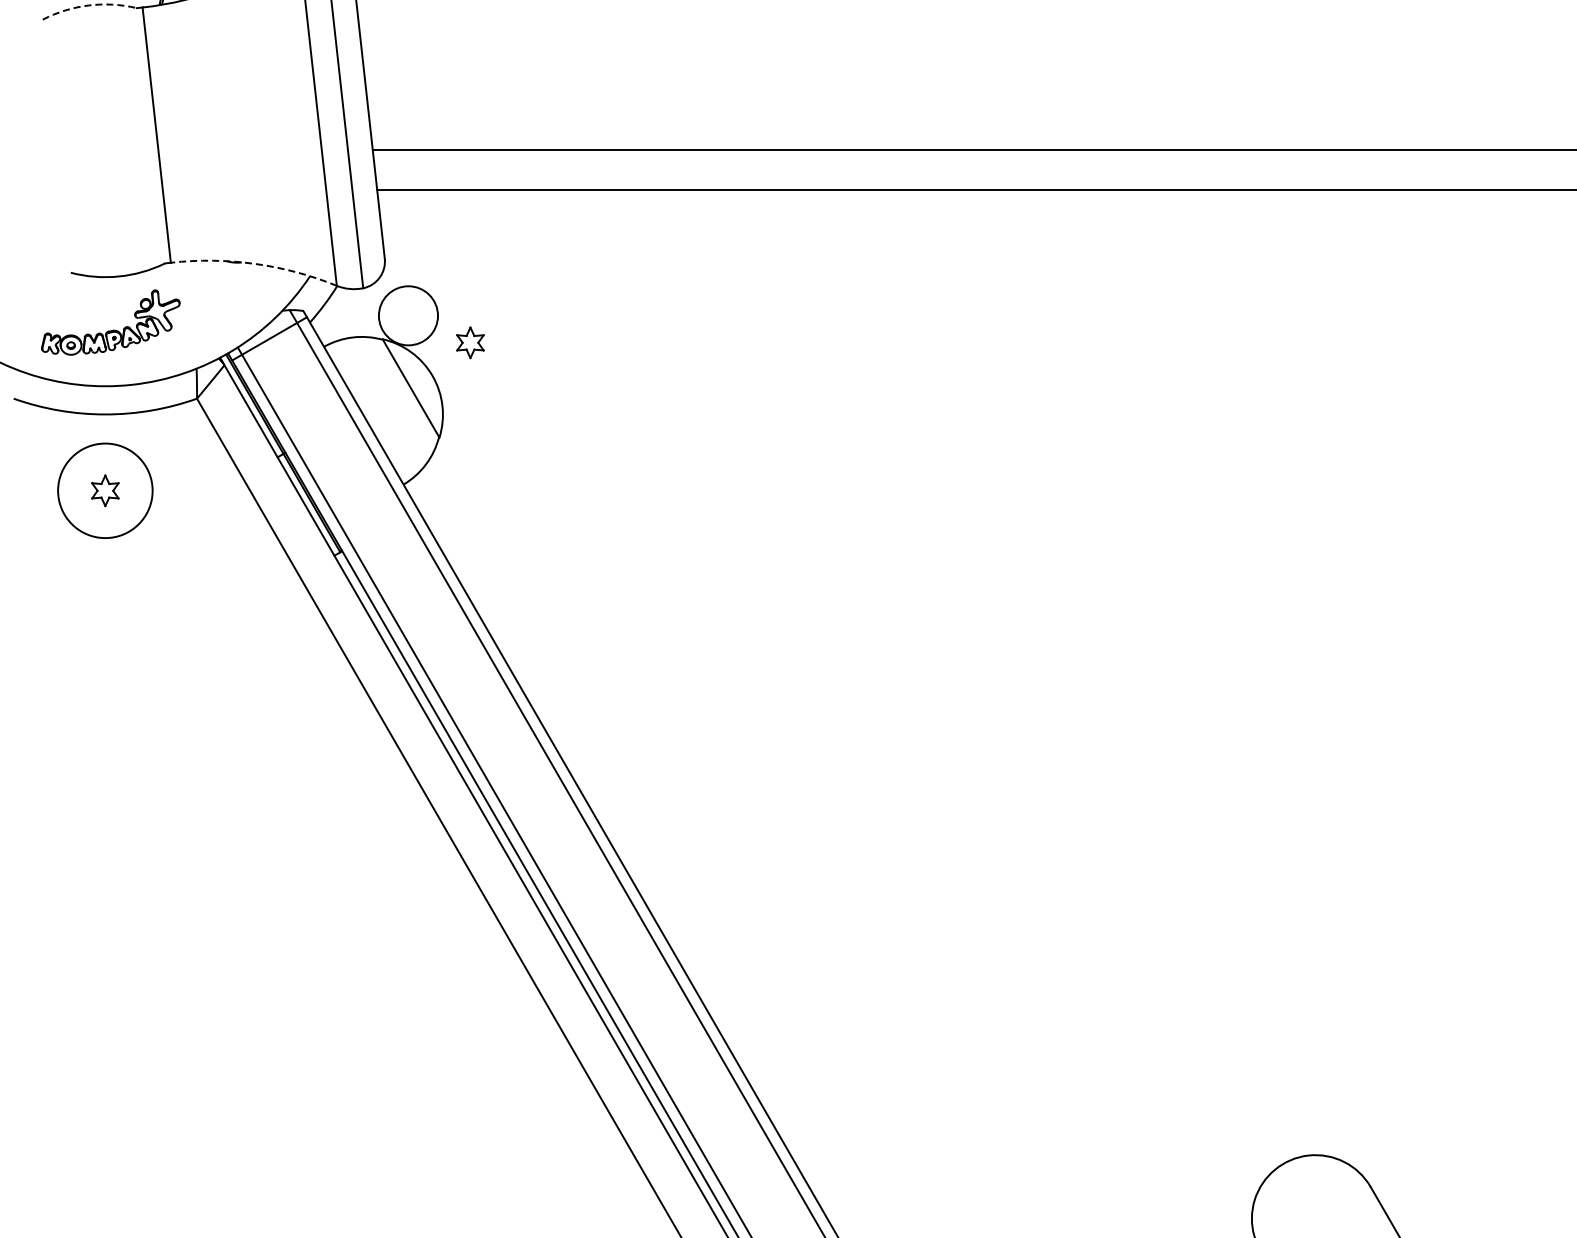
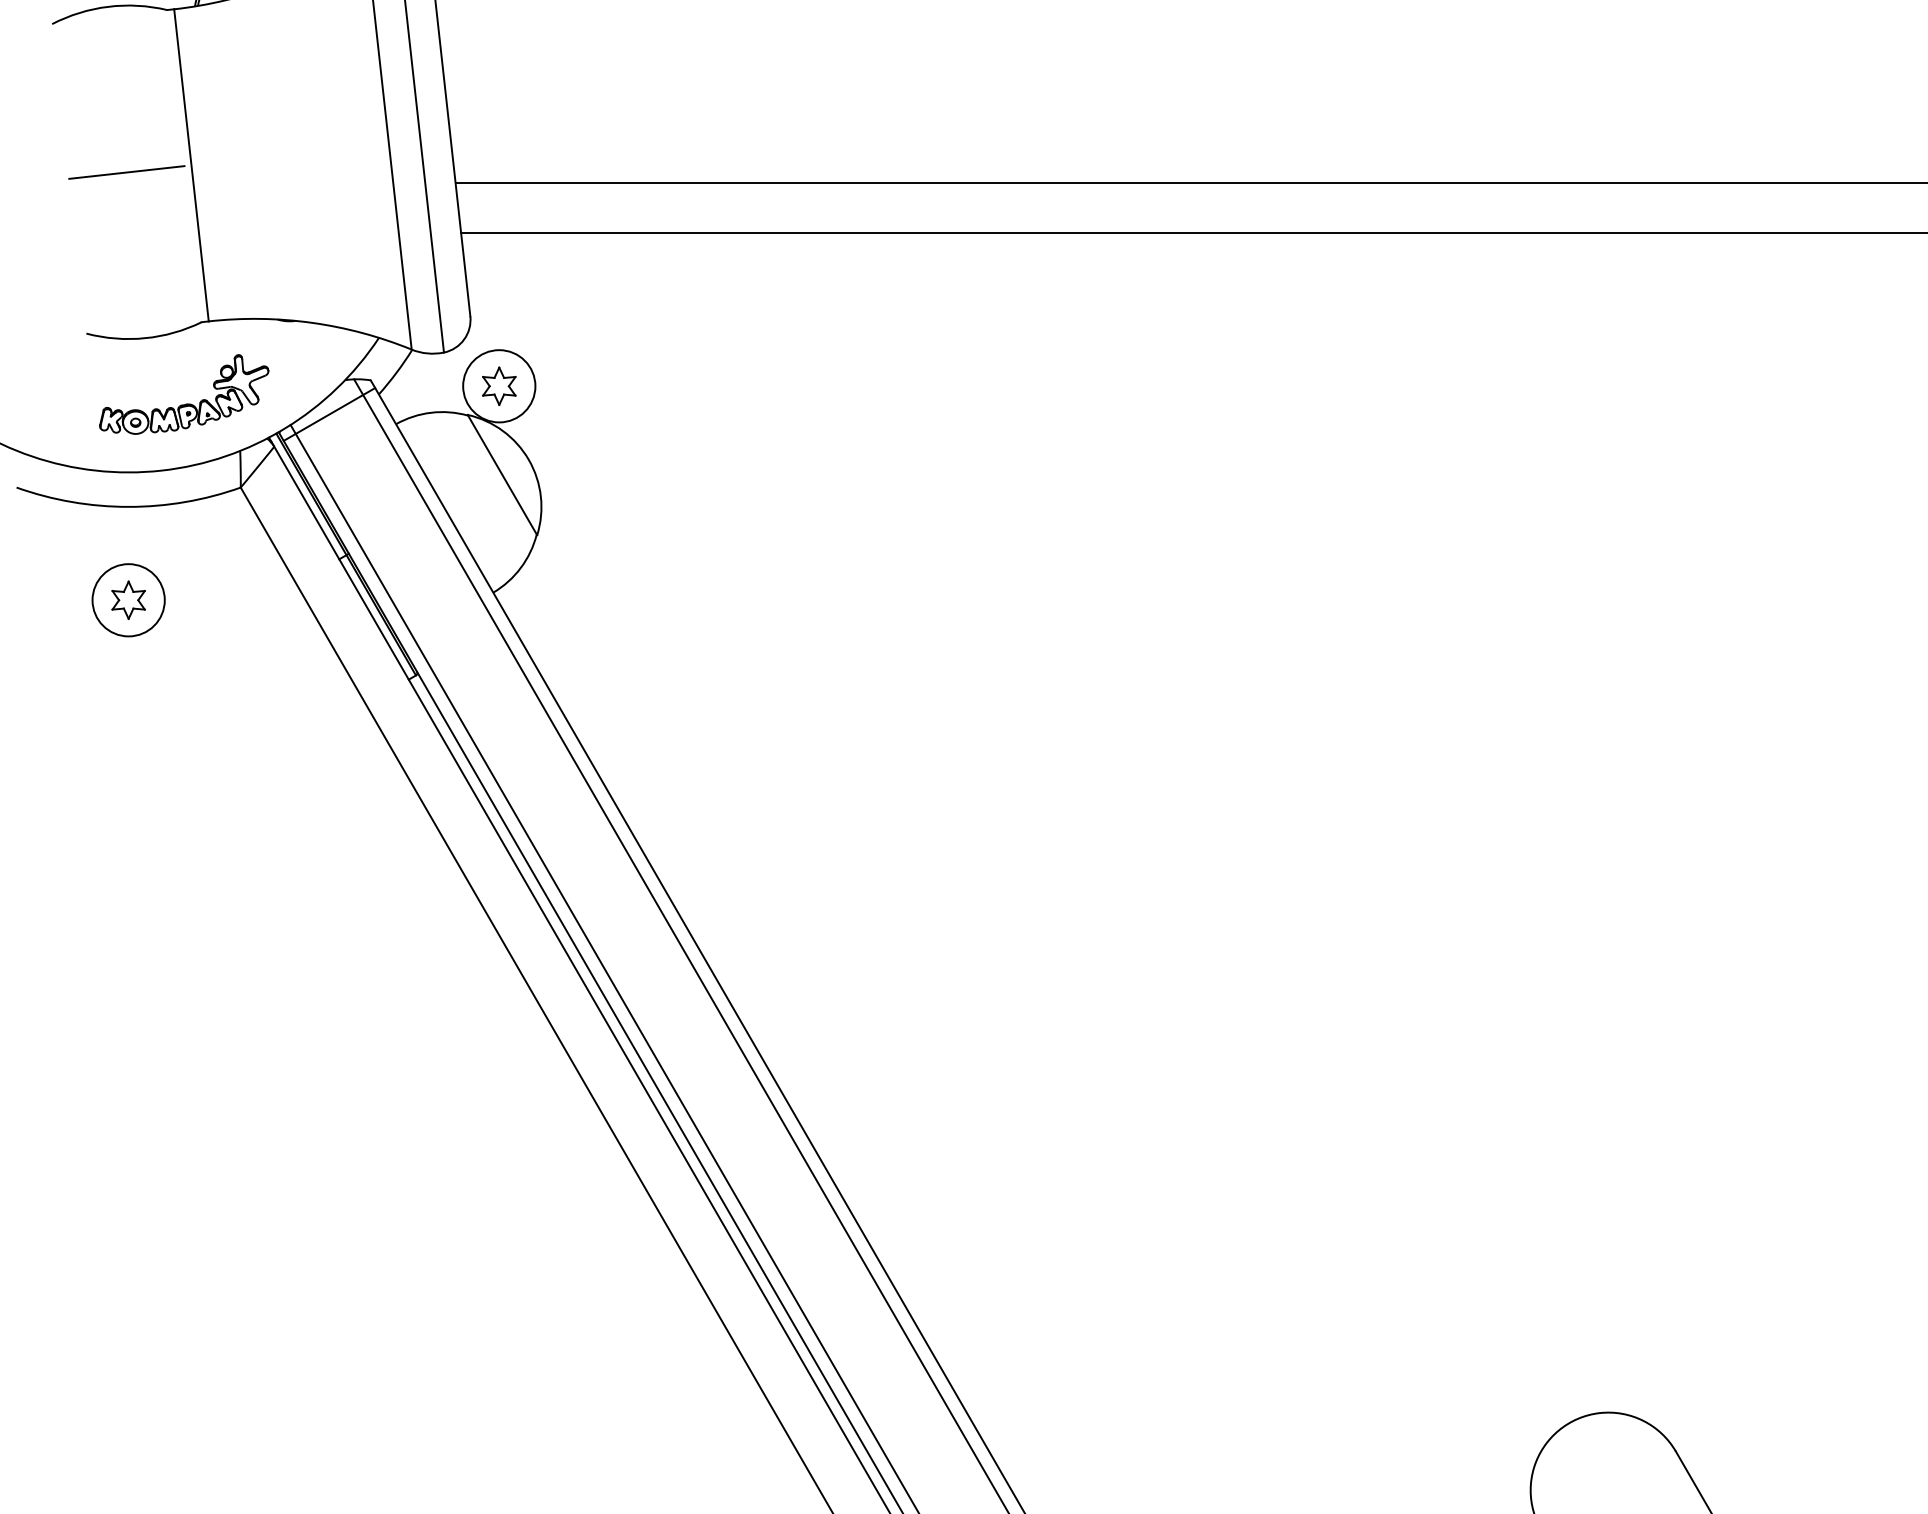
arc: (88, 5) -> (108, 6), dashed -> solid
line: (103, 140) -> (126, 171), added
arc: (255, 263) -> (312, 322), dashed -> solid
part: (113, 329) -> (187, 402), moved
part: (470, 342) -> (499, 385), moved
circle: (104, 490) -> (127, 599), size x0.62

